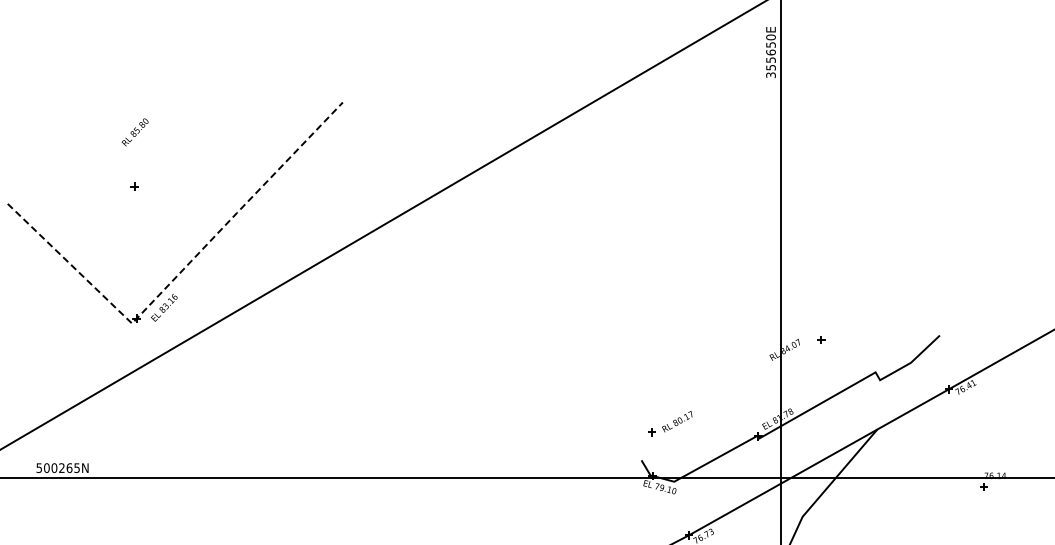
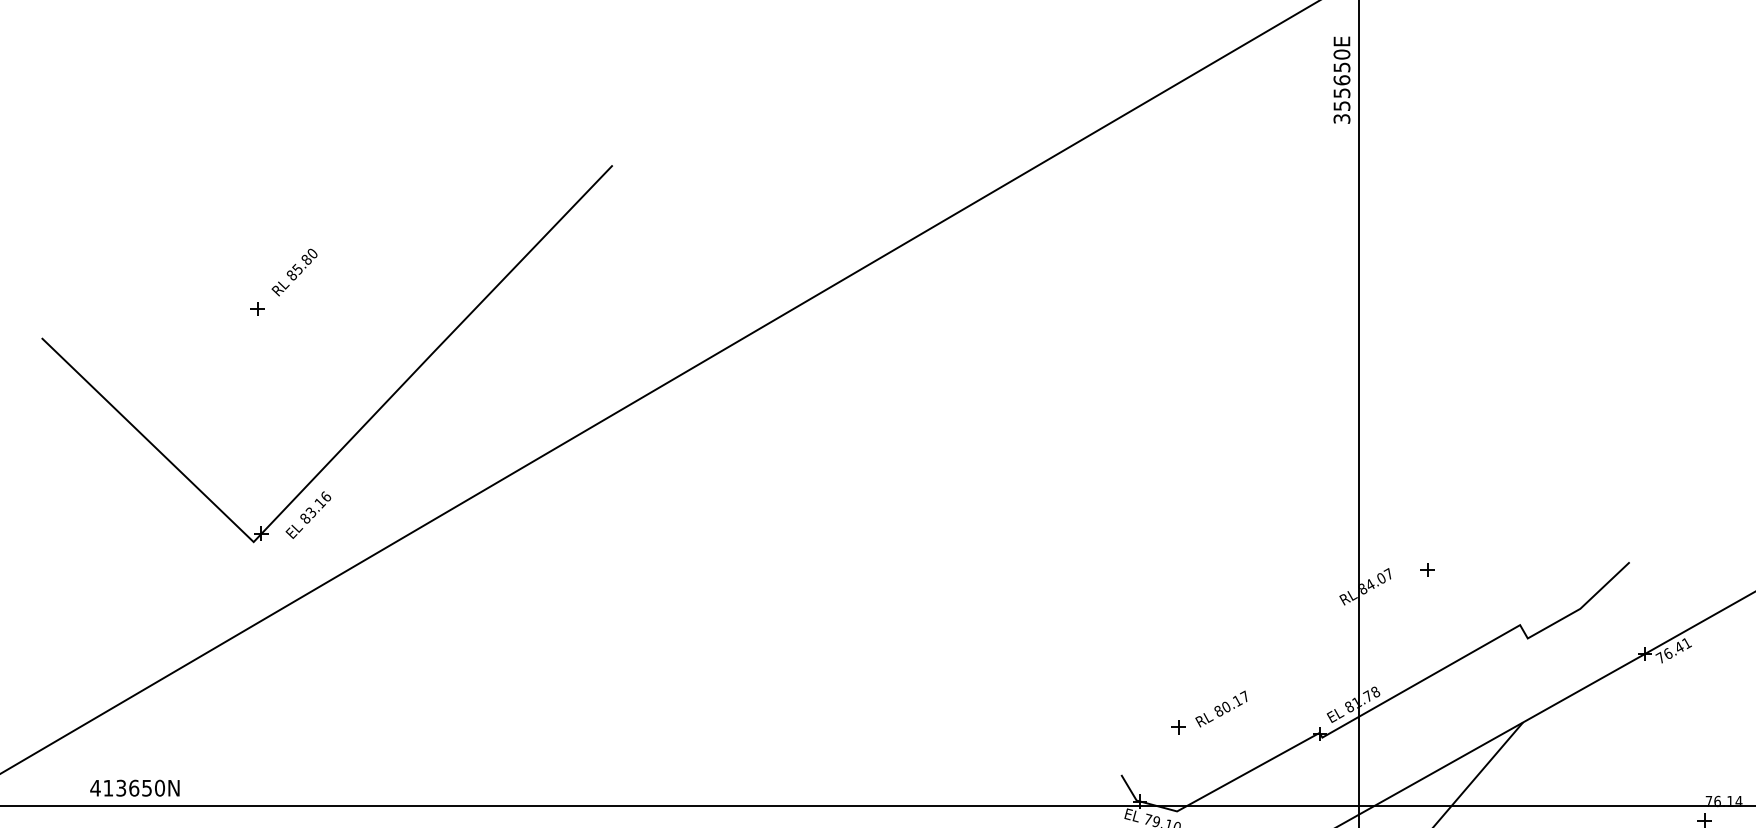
text: (134, 132) -> (293, 272), moved
line: (178, 275) -> (332, 460), dashed -> solid
part: (670, 423) -> (1209, 712), moved
text: (58, 468) -> (128, 788), 500265N -> 413650N

